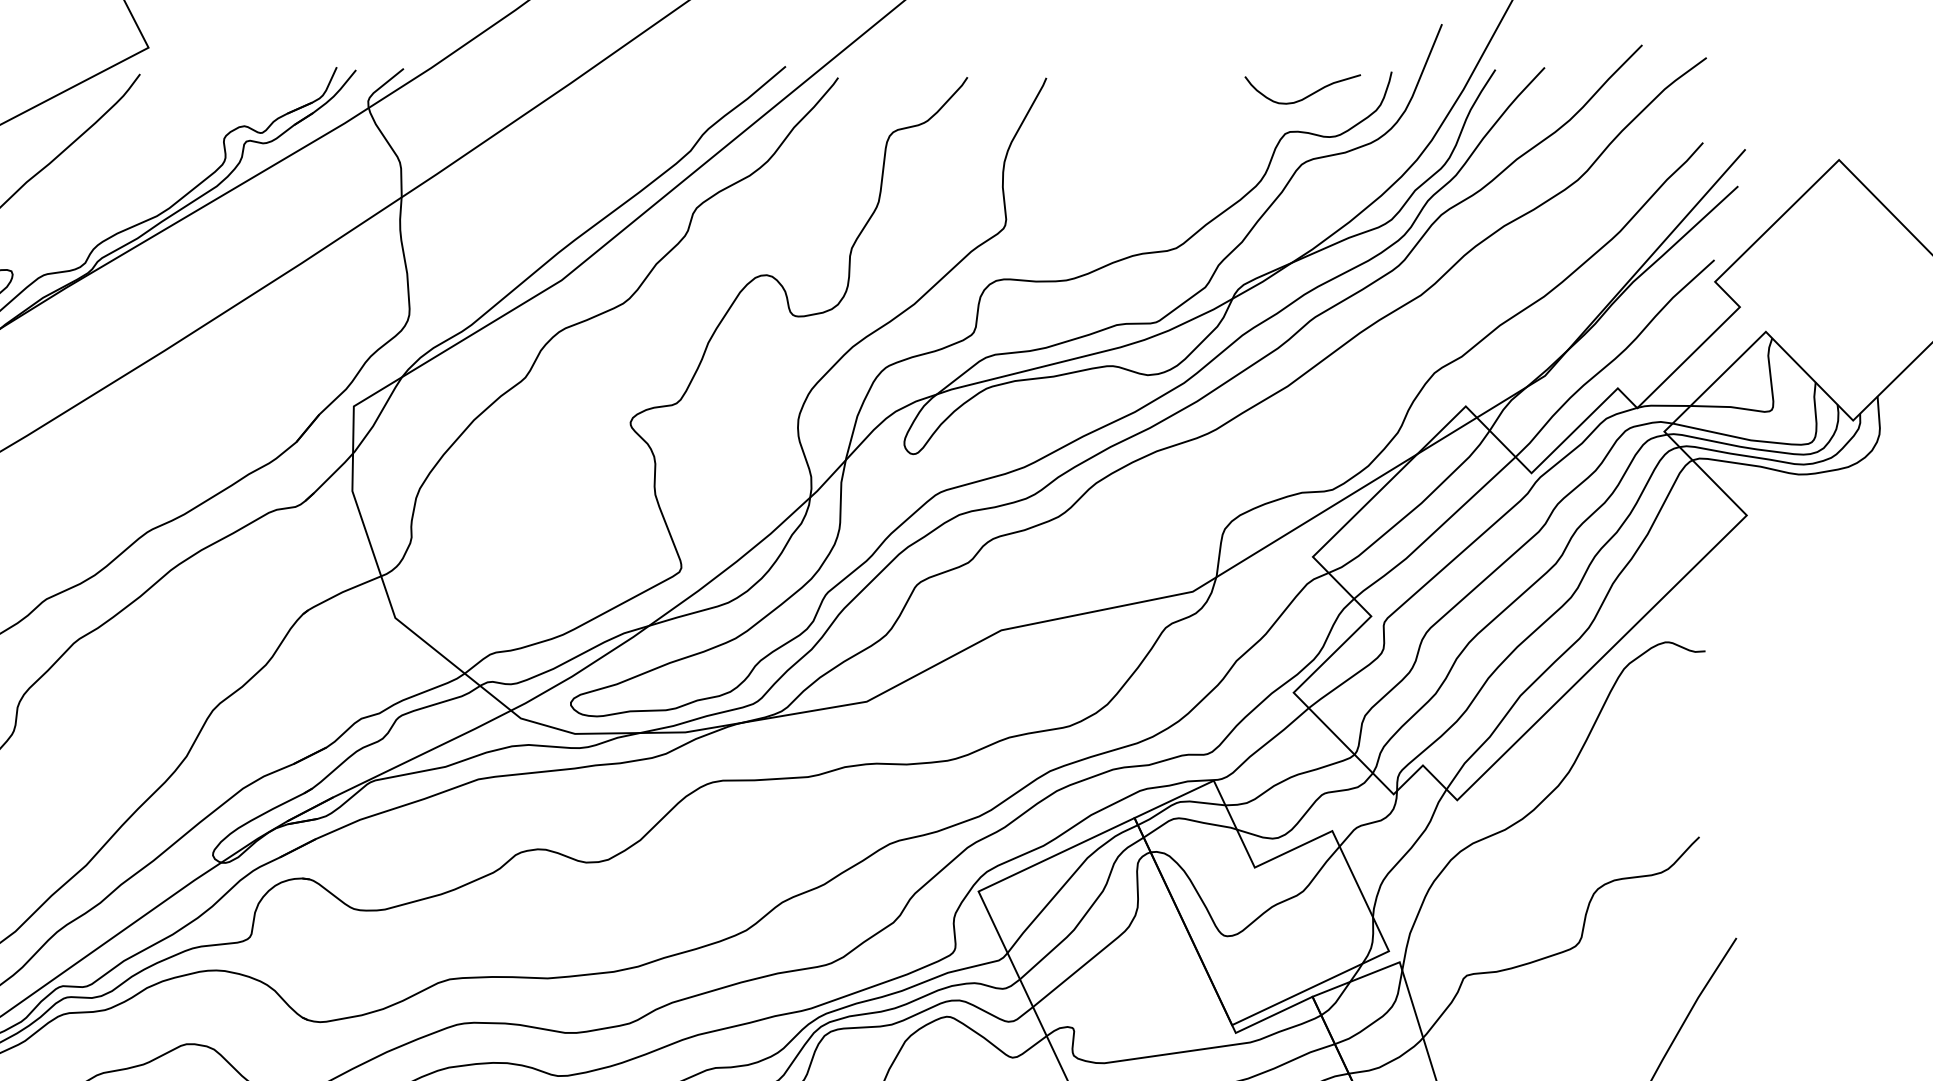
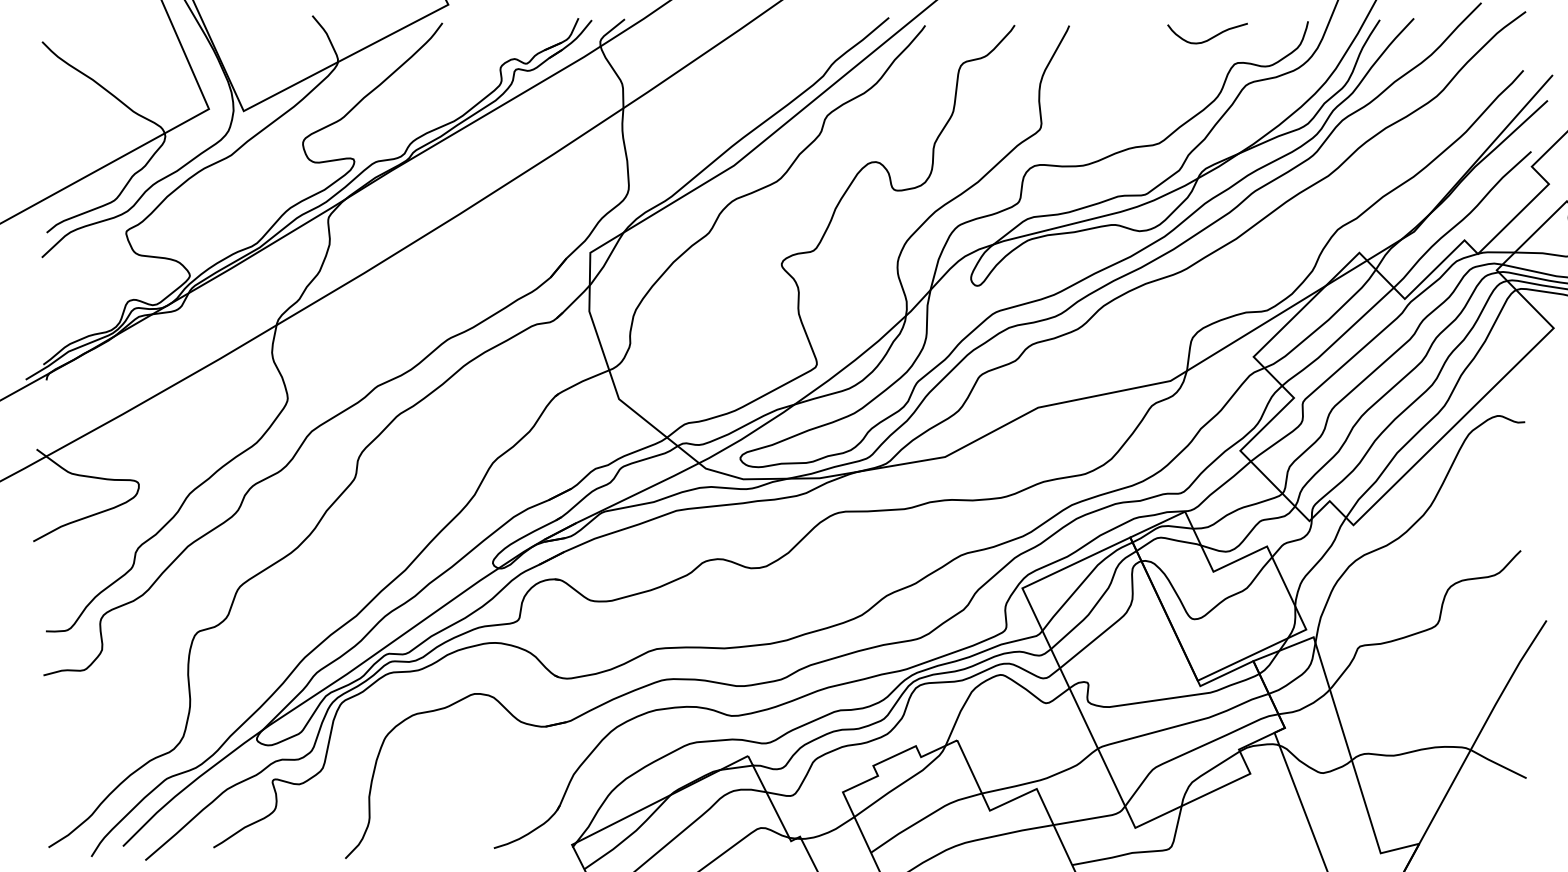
curve: (1306, 95) -> (1210, 37), moved

